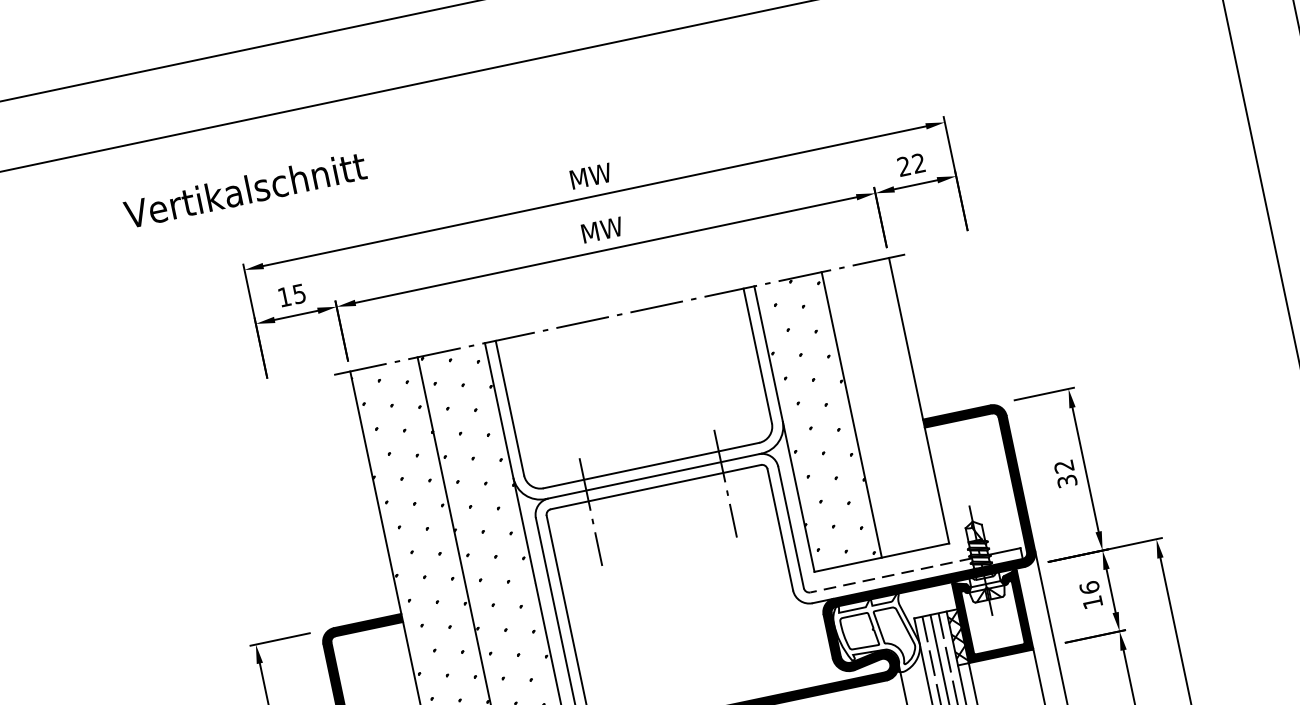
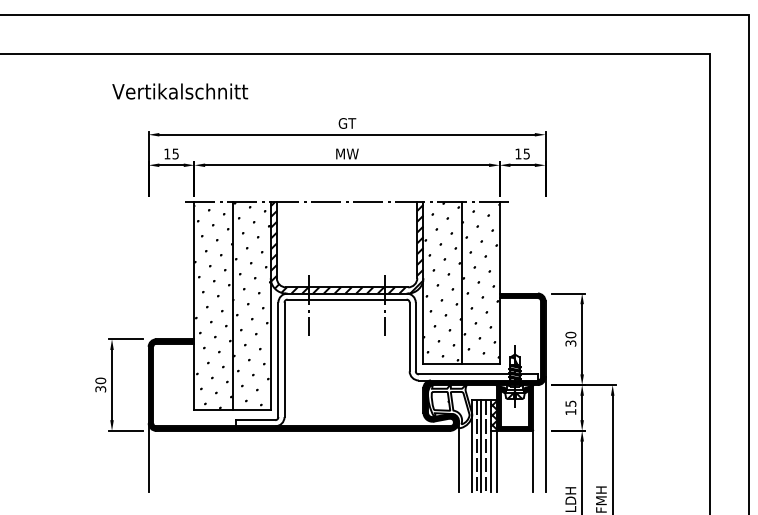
text: (911, 164) -> (522, 153), 22 -> 15
text: (591, 176) -> (347, 123), MW -> GT
text: (245, 190) -> (180, 91), moved
hatch: (635, 395) -> (346, 247), added
hatch: (885, 409) -> (480, 283), added
text: (1063, 465) -> (570, 334), 32 -> 30
line: (891, 575) -> (464, 374), dashed -> solid
text: (1088, 587) -> (570, 403), 16 -> 15

